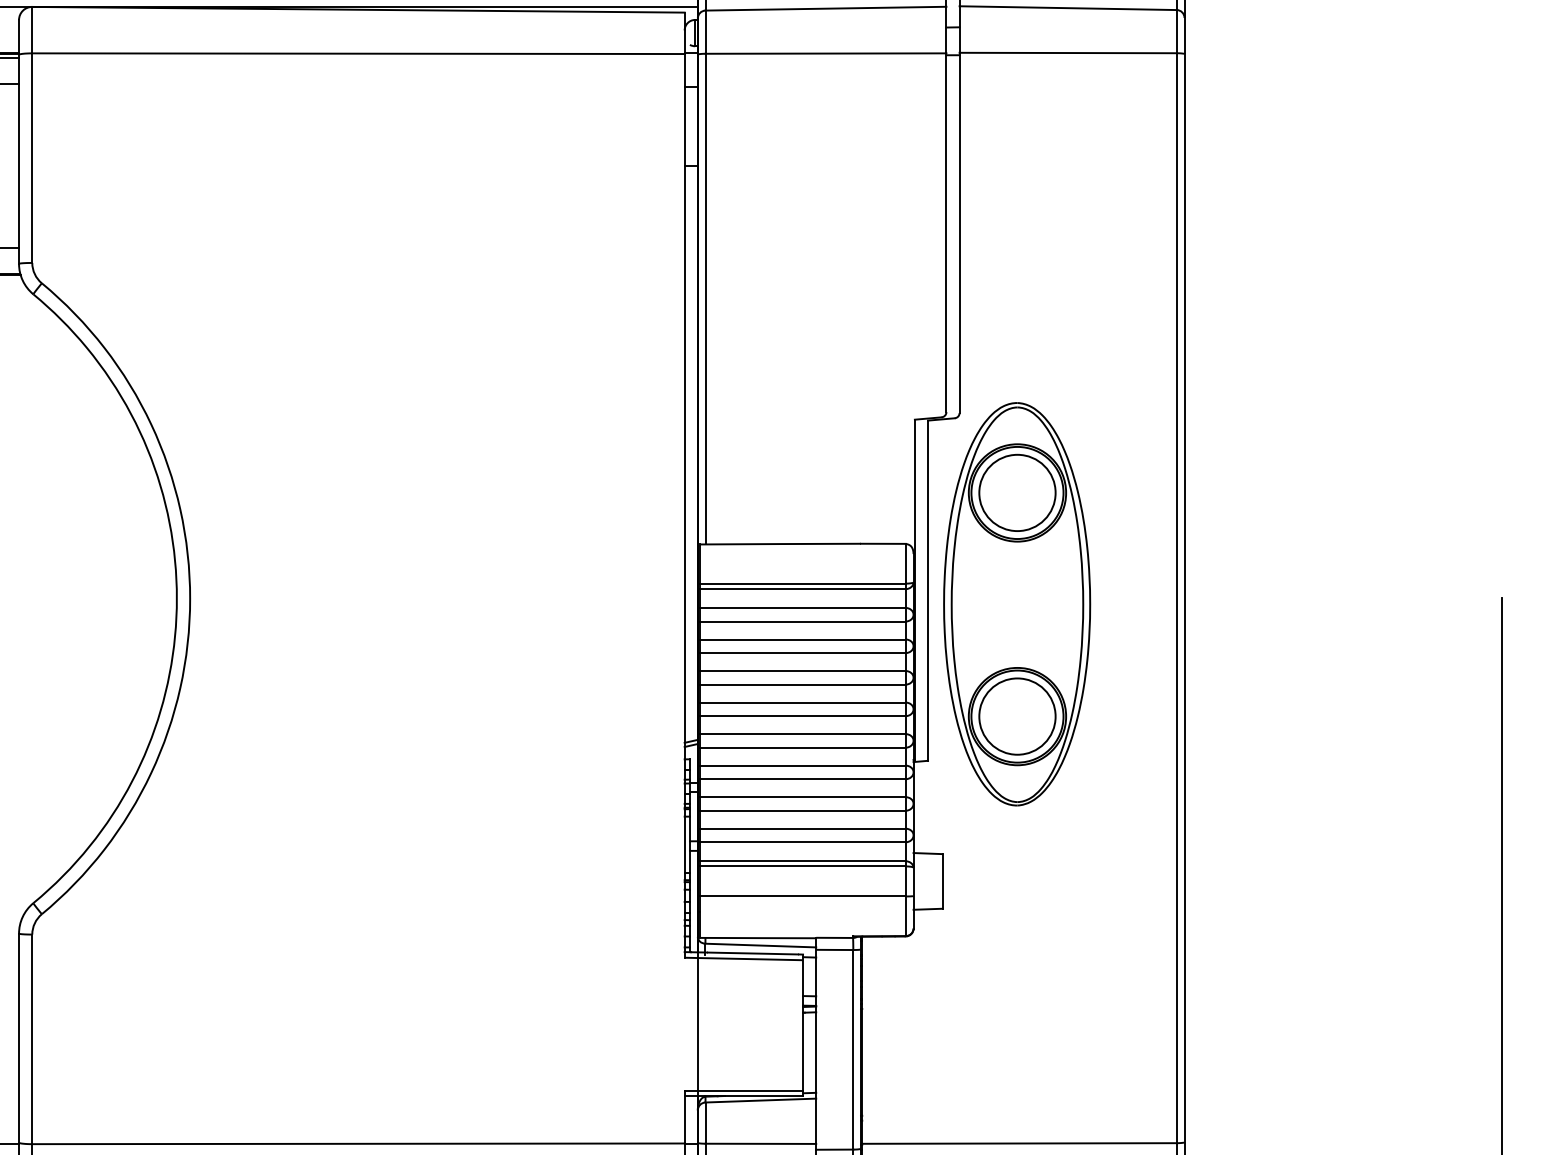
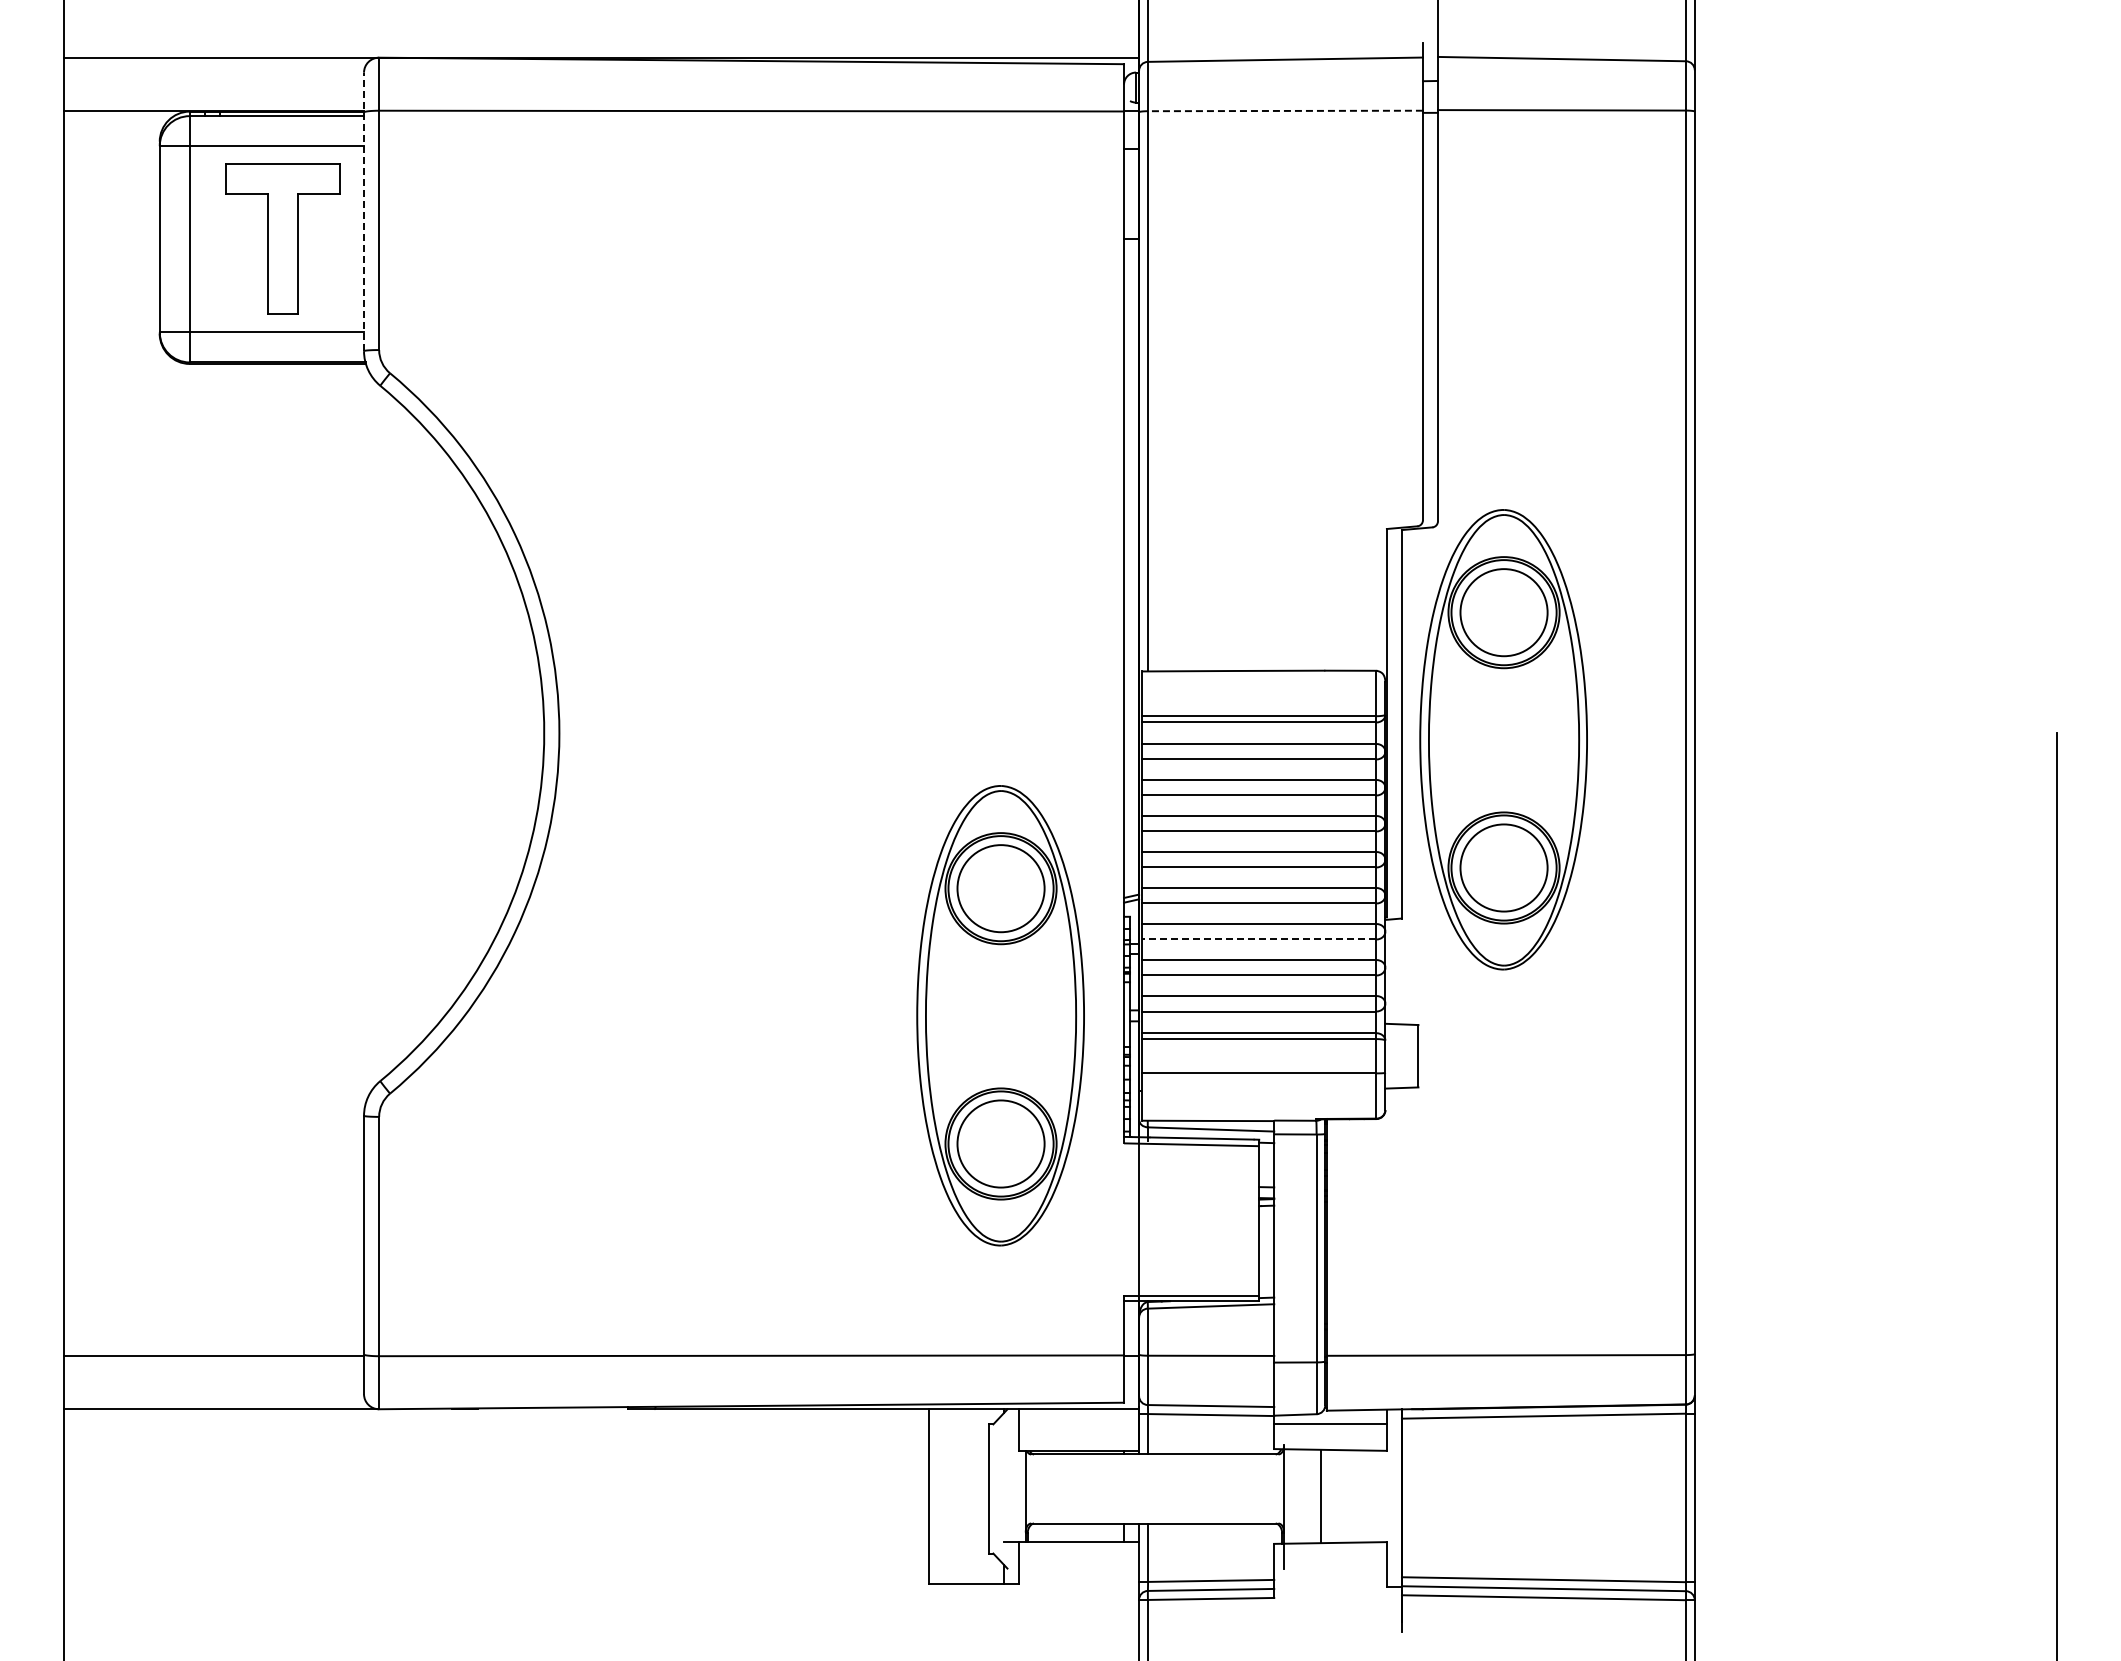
line: (826, 53) -> (1285, 110), solid -> dashed
line: (19, 141) -> (364, 211), solid -> dashed
line: (802, 779) -> (1258, 939), solid -> dashed
part: (576, 845) -> (1000, 1015), added

